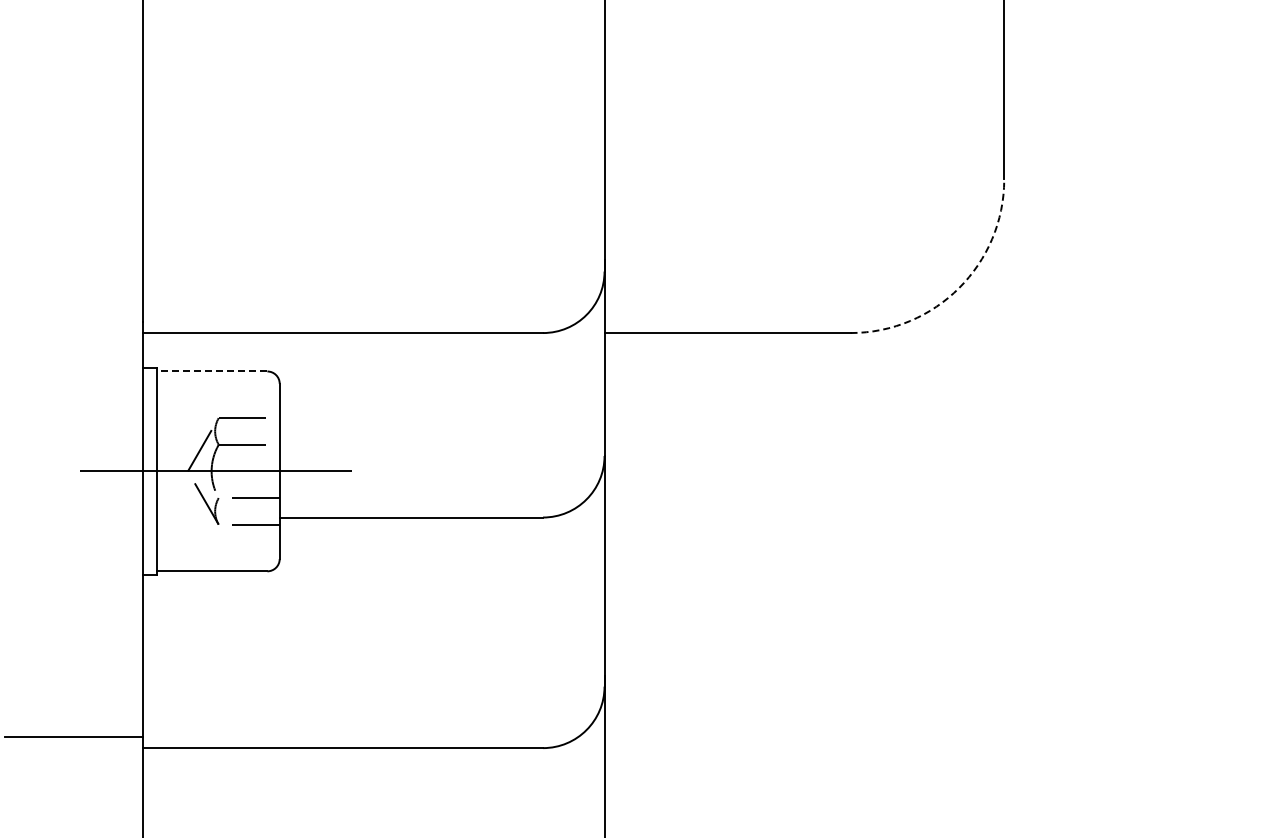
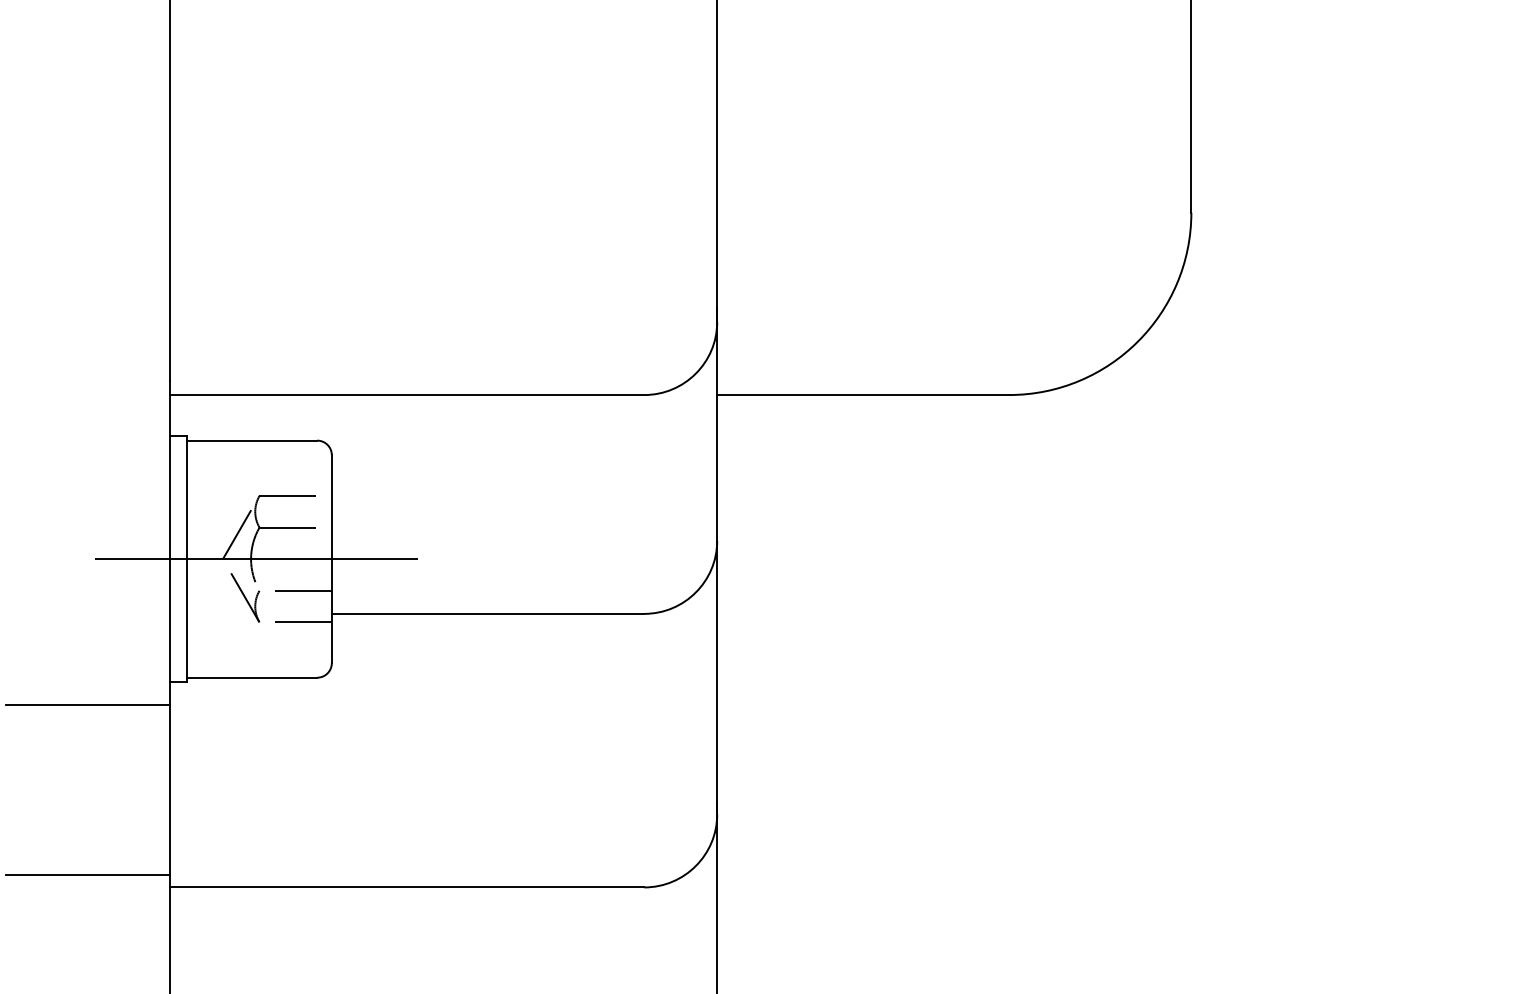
arc: (959, 288) -> (1138, 342), dashed -> solid
line: (211, 371) -> (250, 440), dashed -> solid
line: (74, 594) -> (88, 705), added

